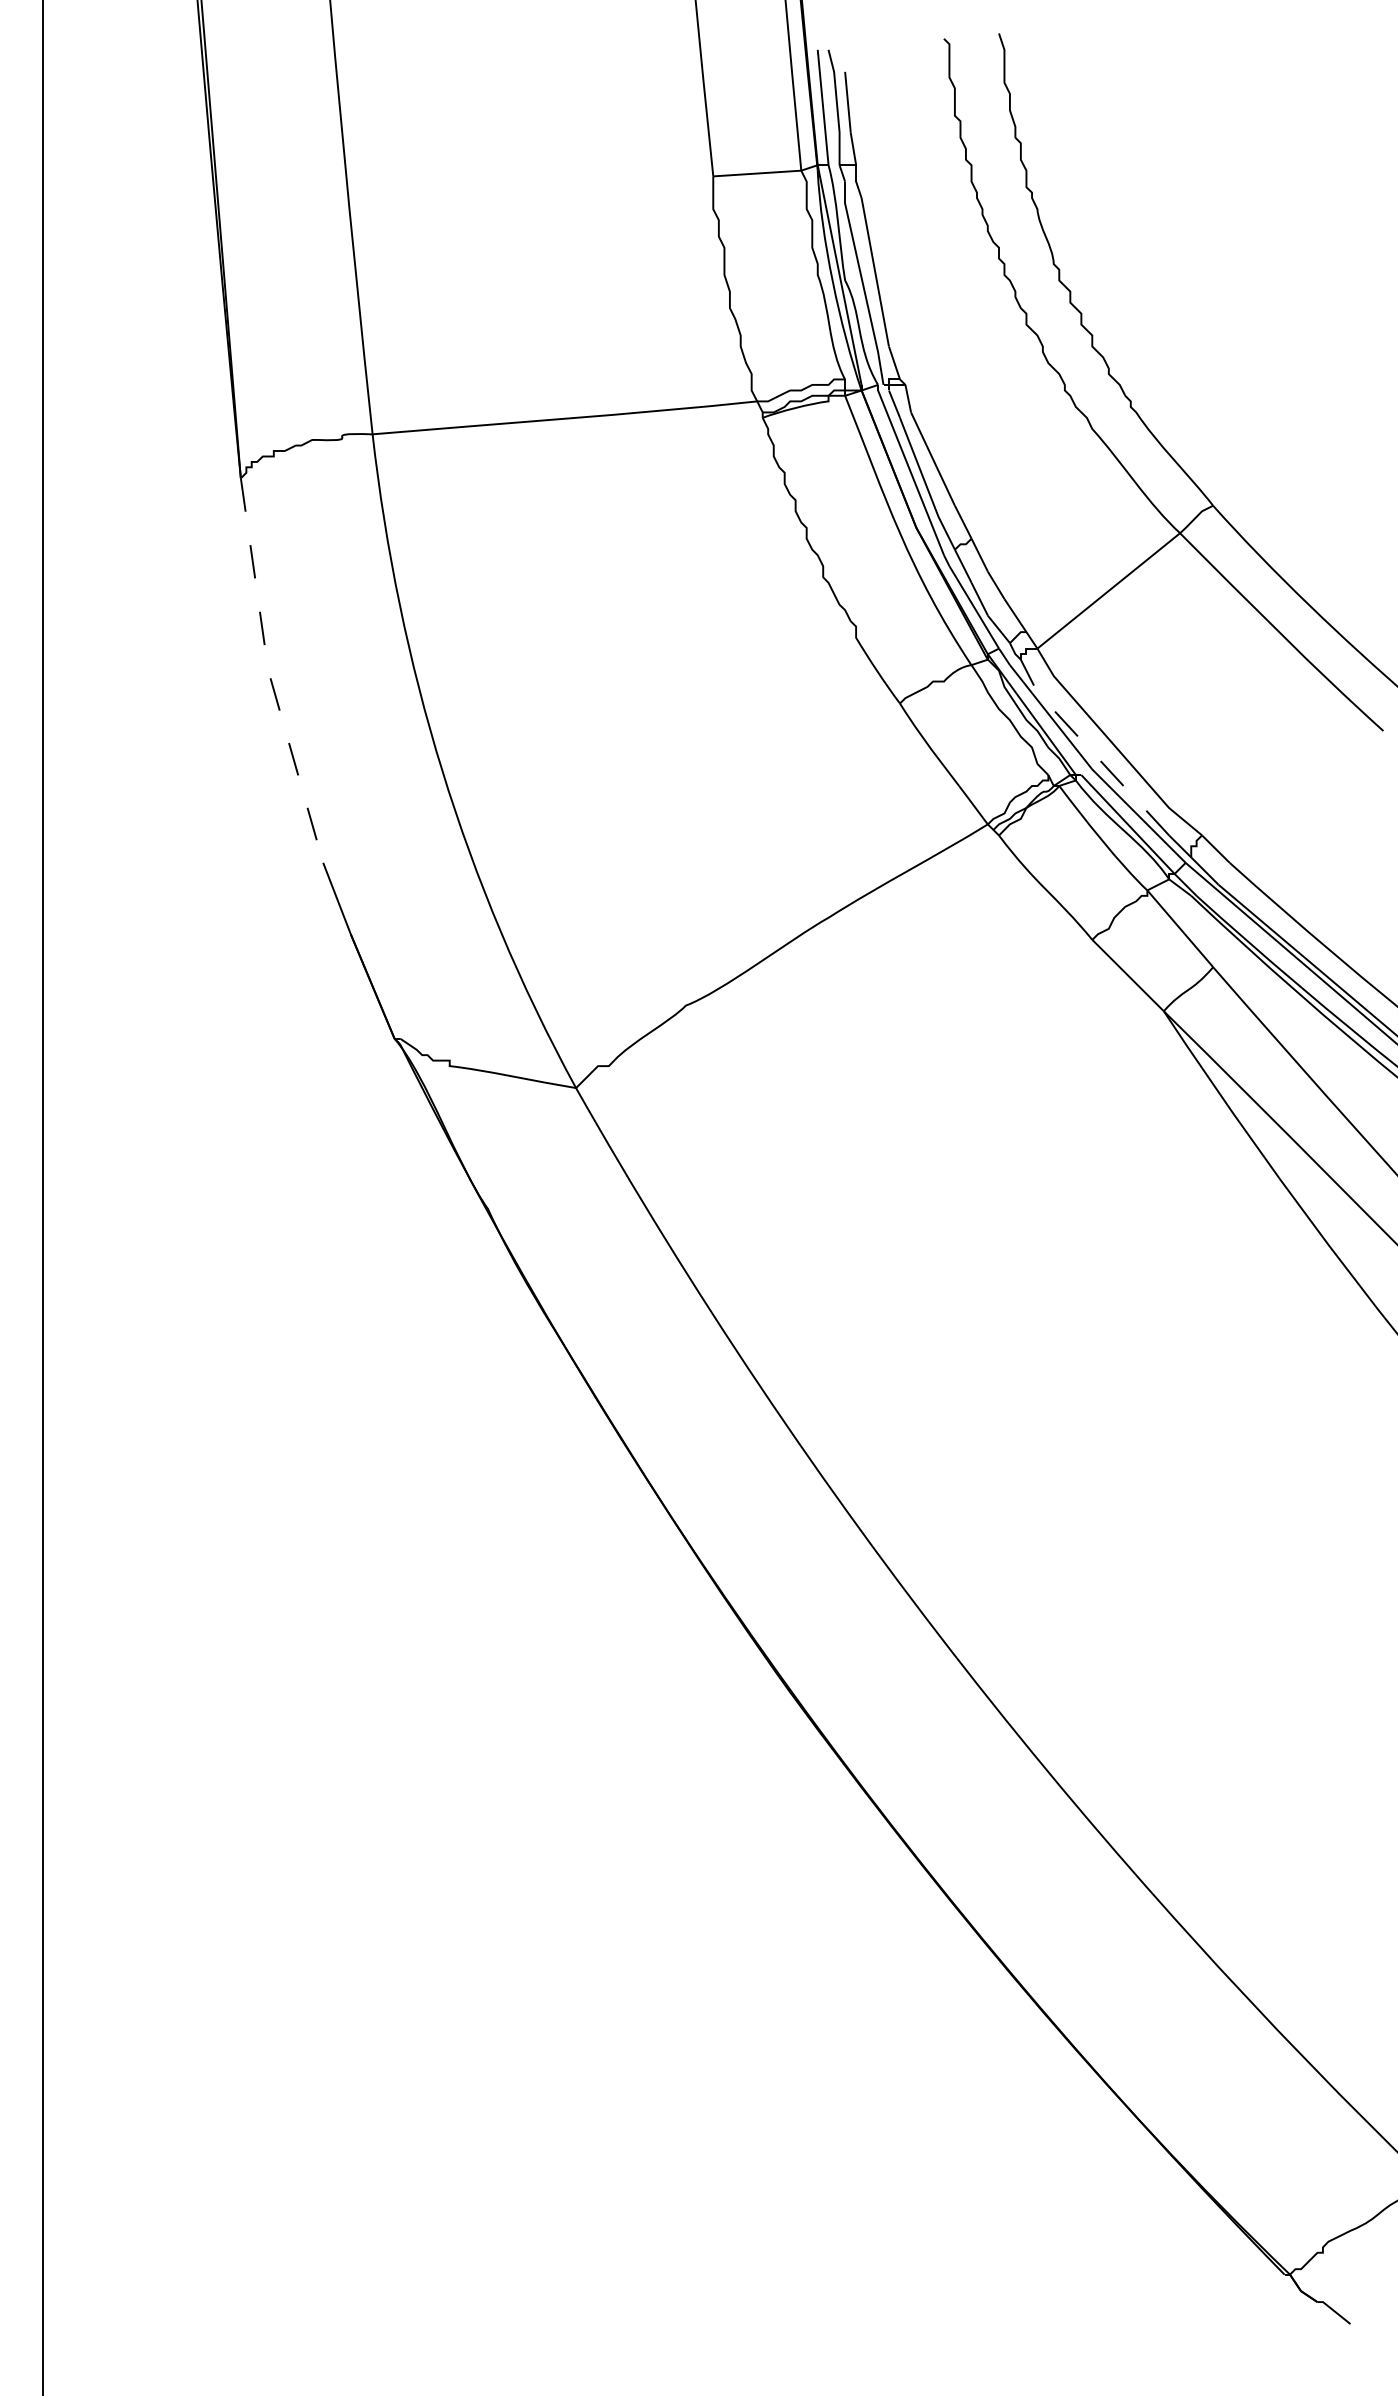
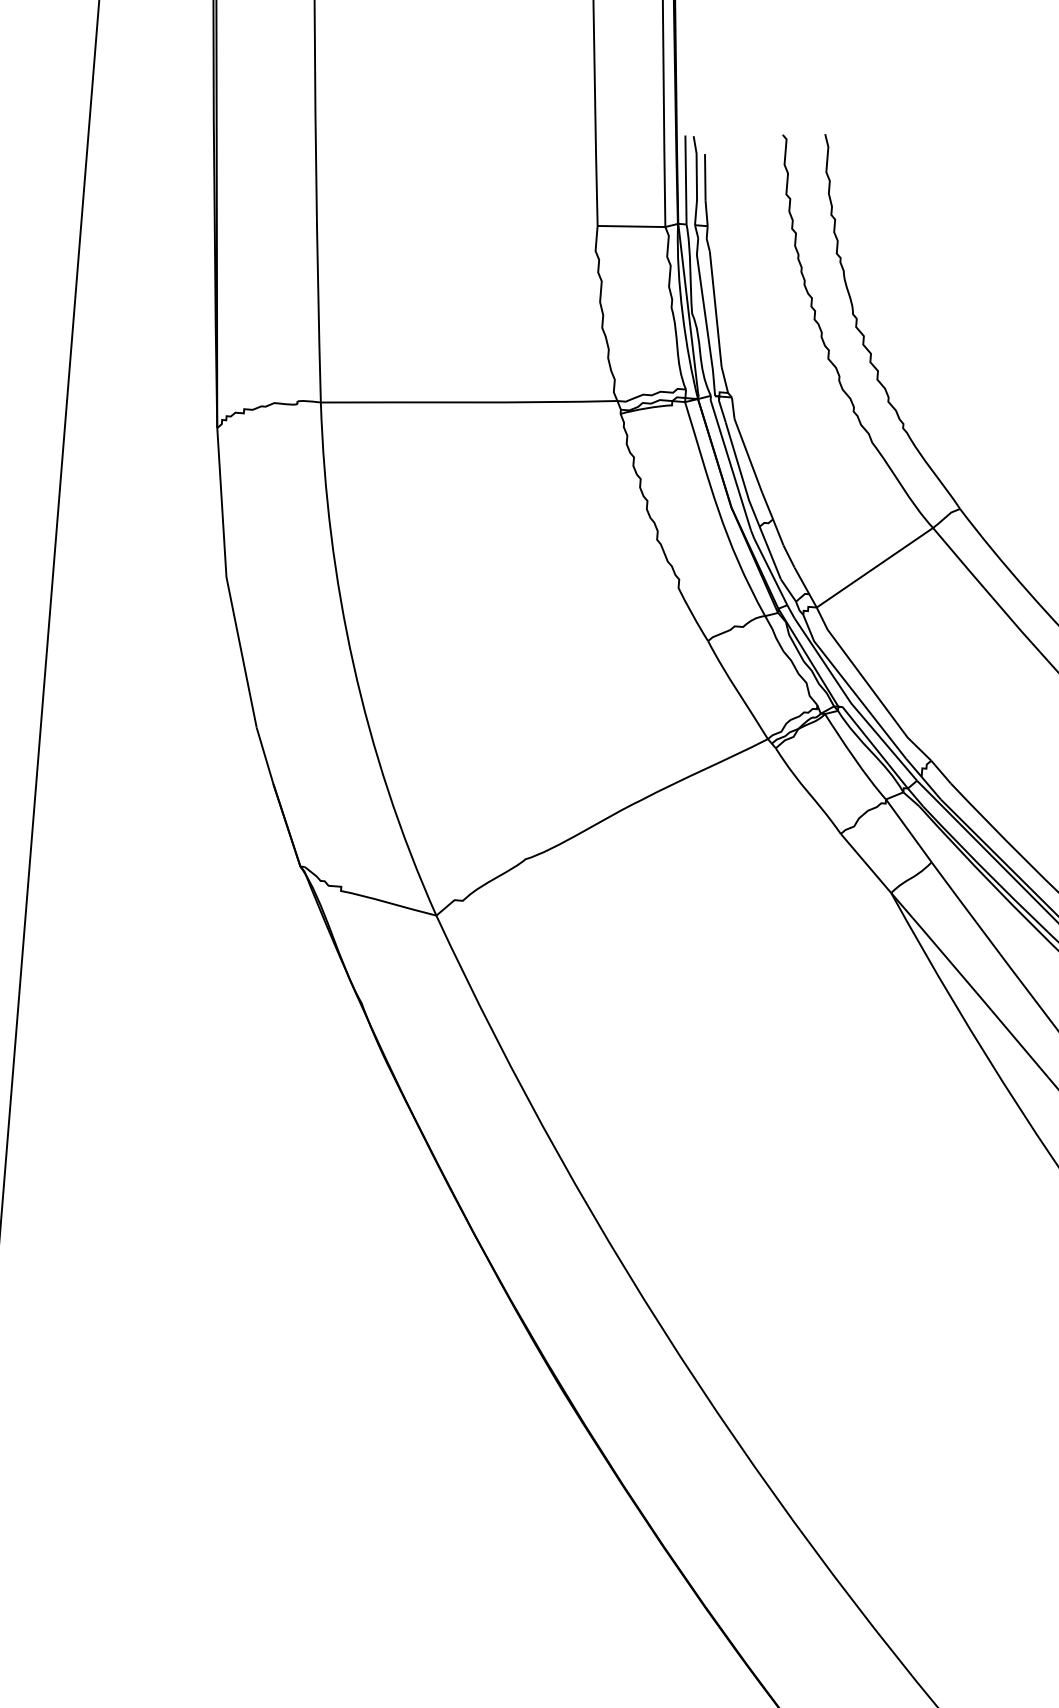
line: (268, 672) -> (226, 578), dashed -> solid
line: (1090, 749) -> (851, 688), dashed -> solid

